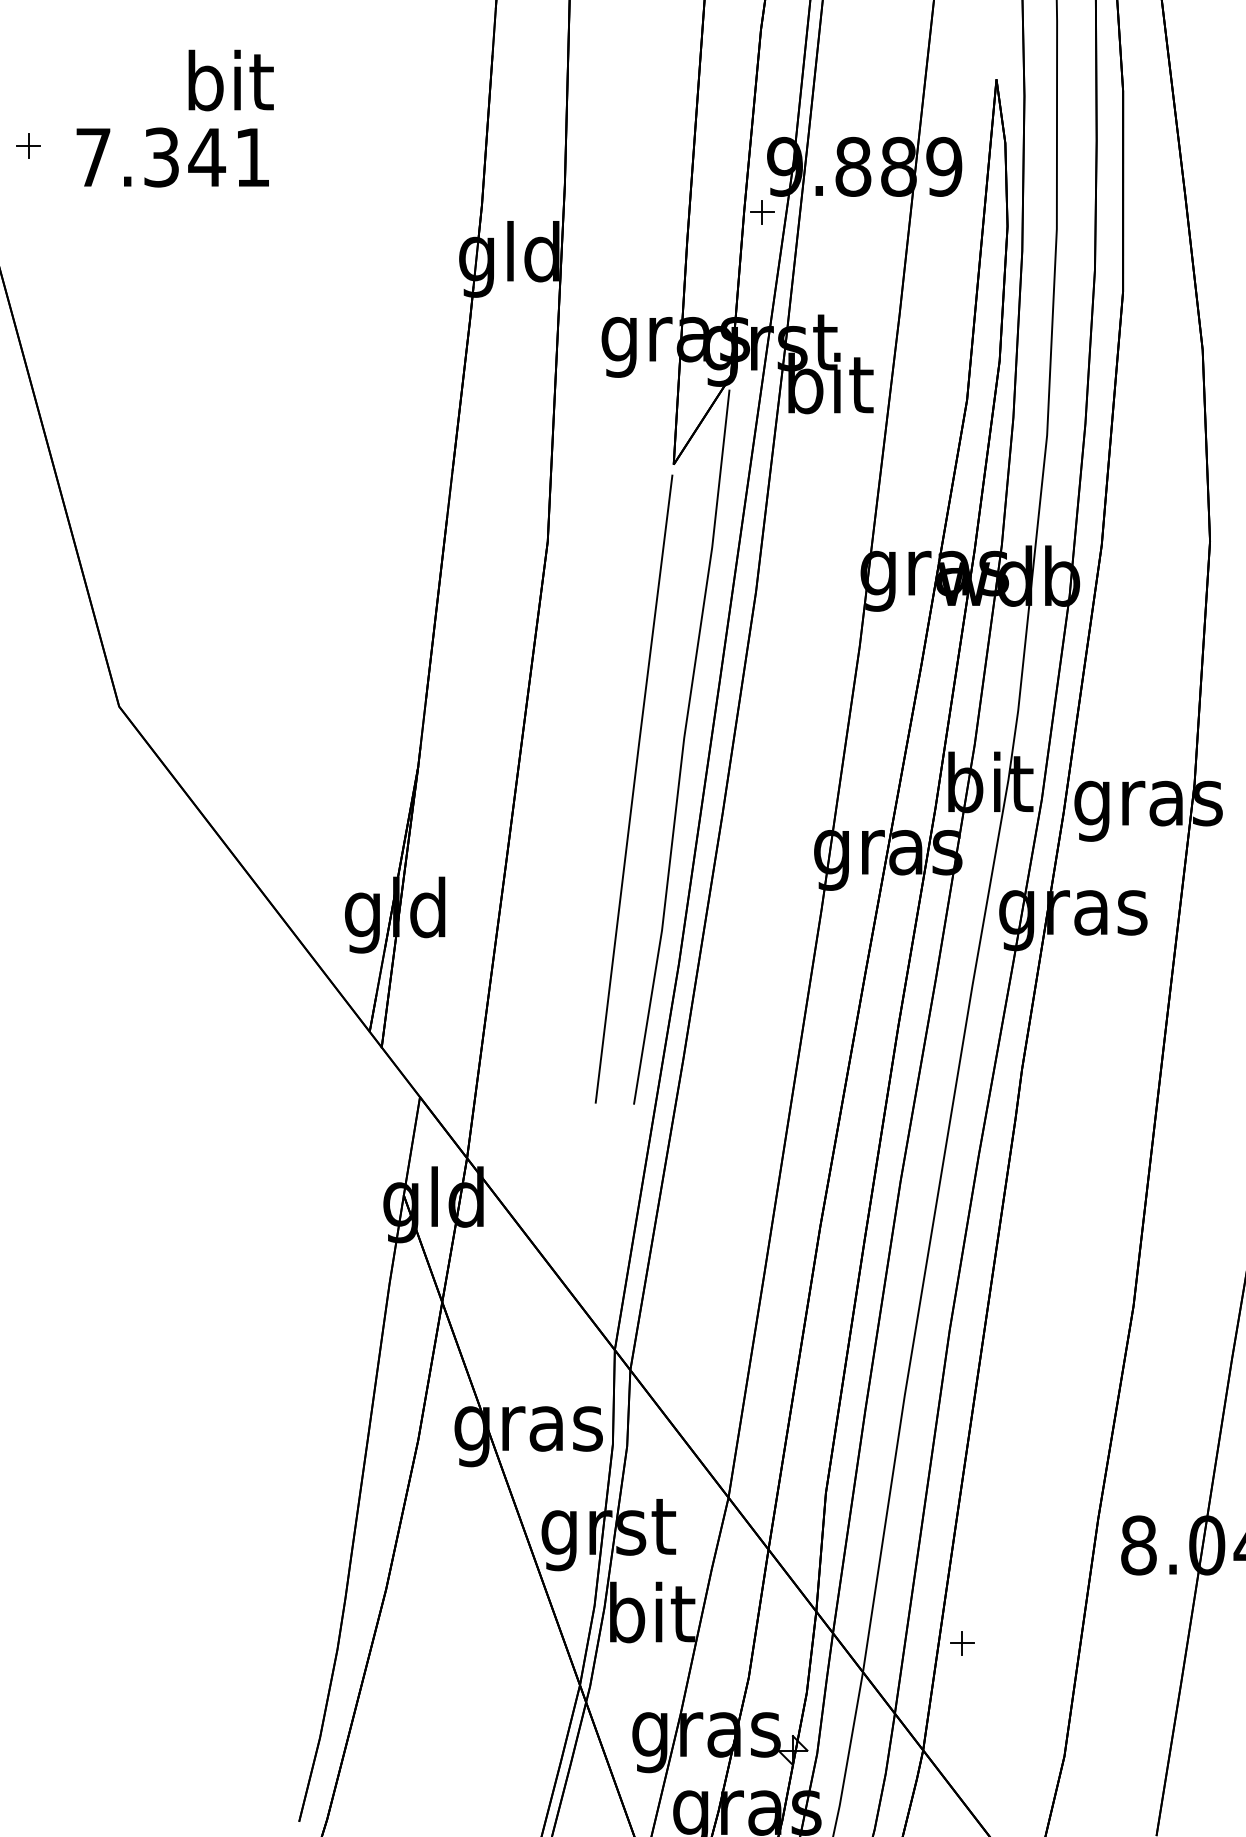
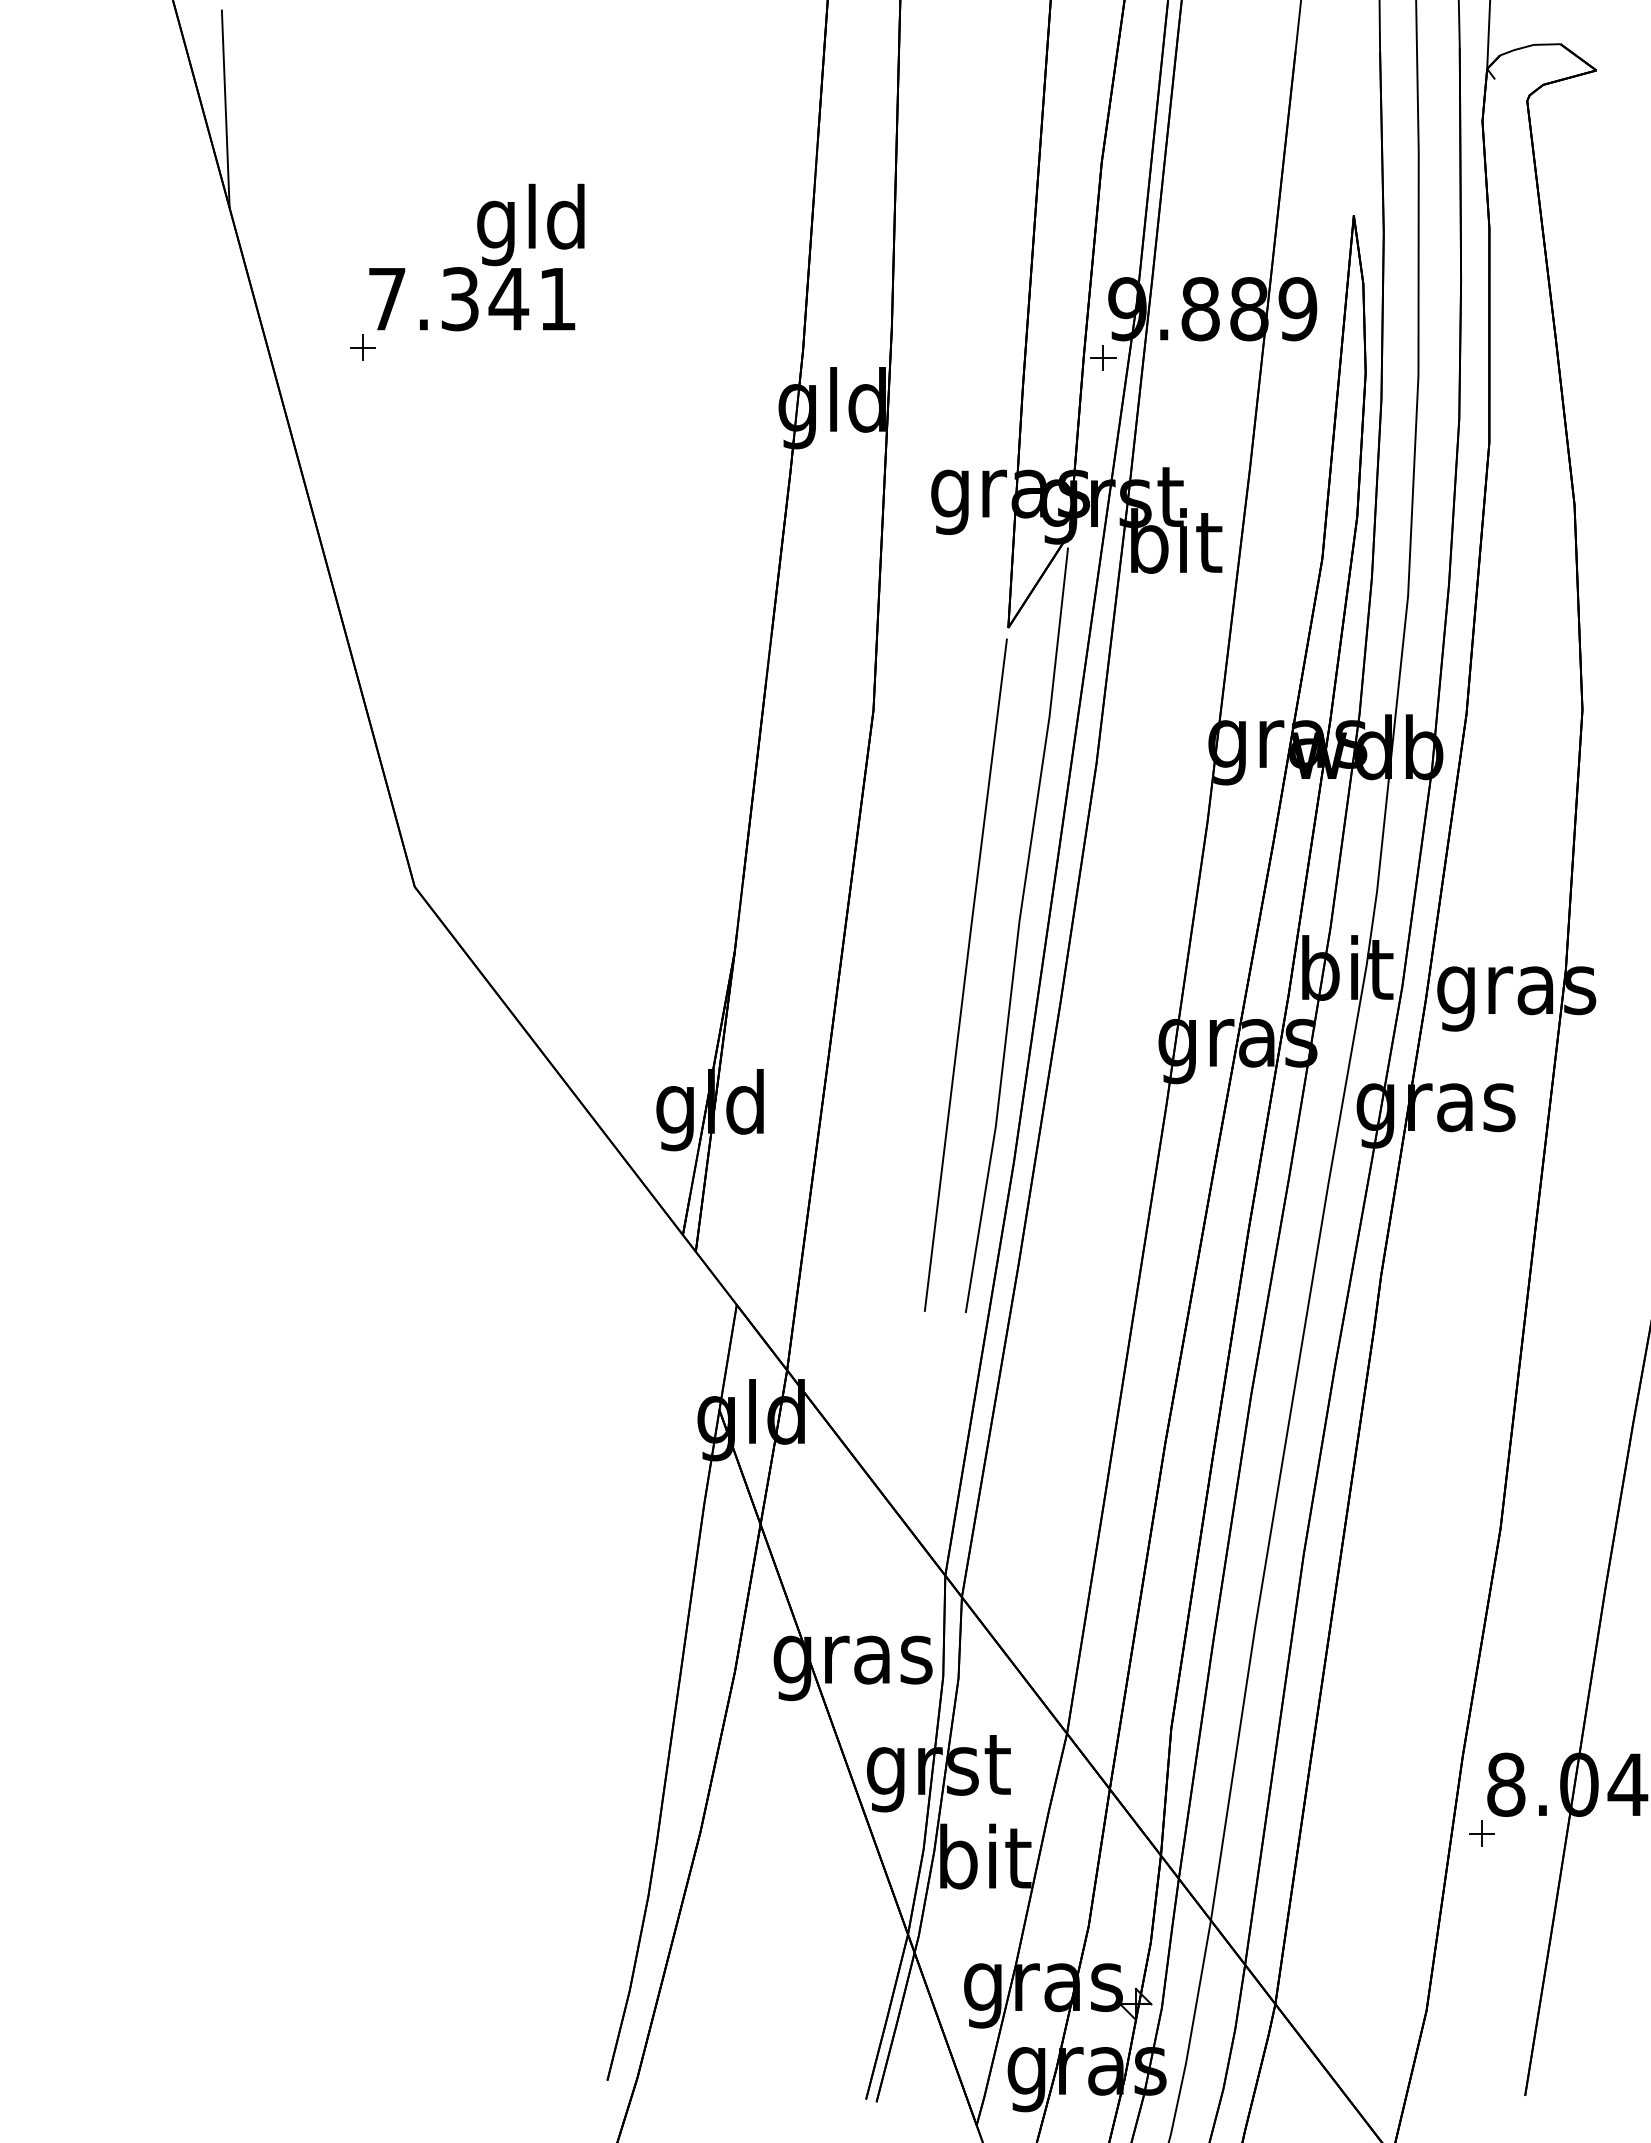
text: (227, 87) -> (530, 224), bit -> gld
part: (28, 145) -> (362, 347), moved
part: (961, 1643) -> (1481, 1833), moved

